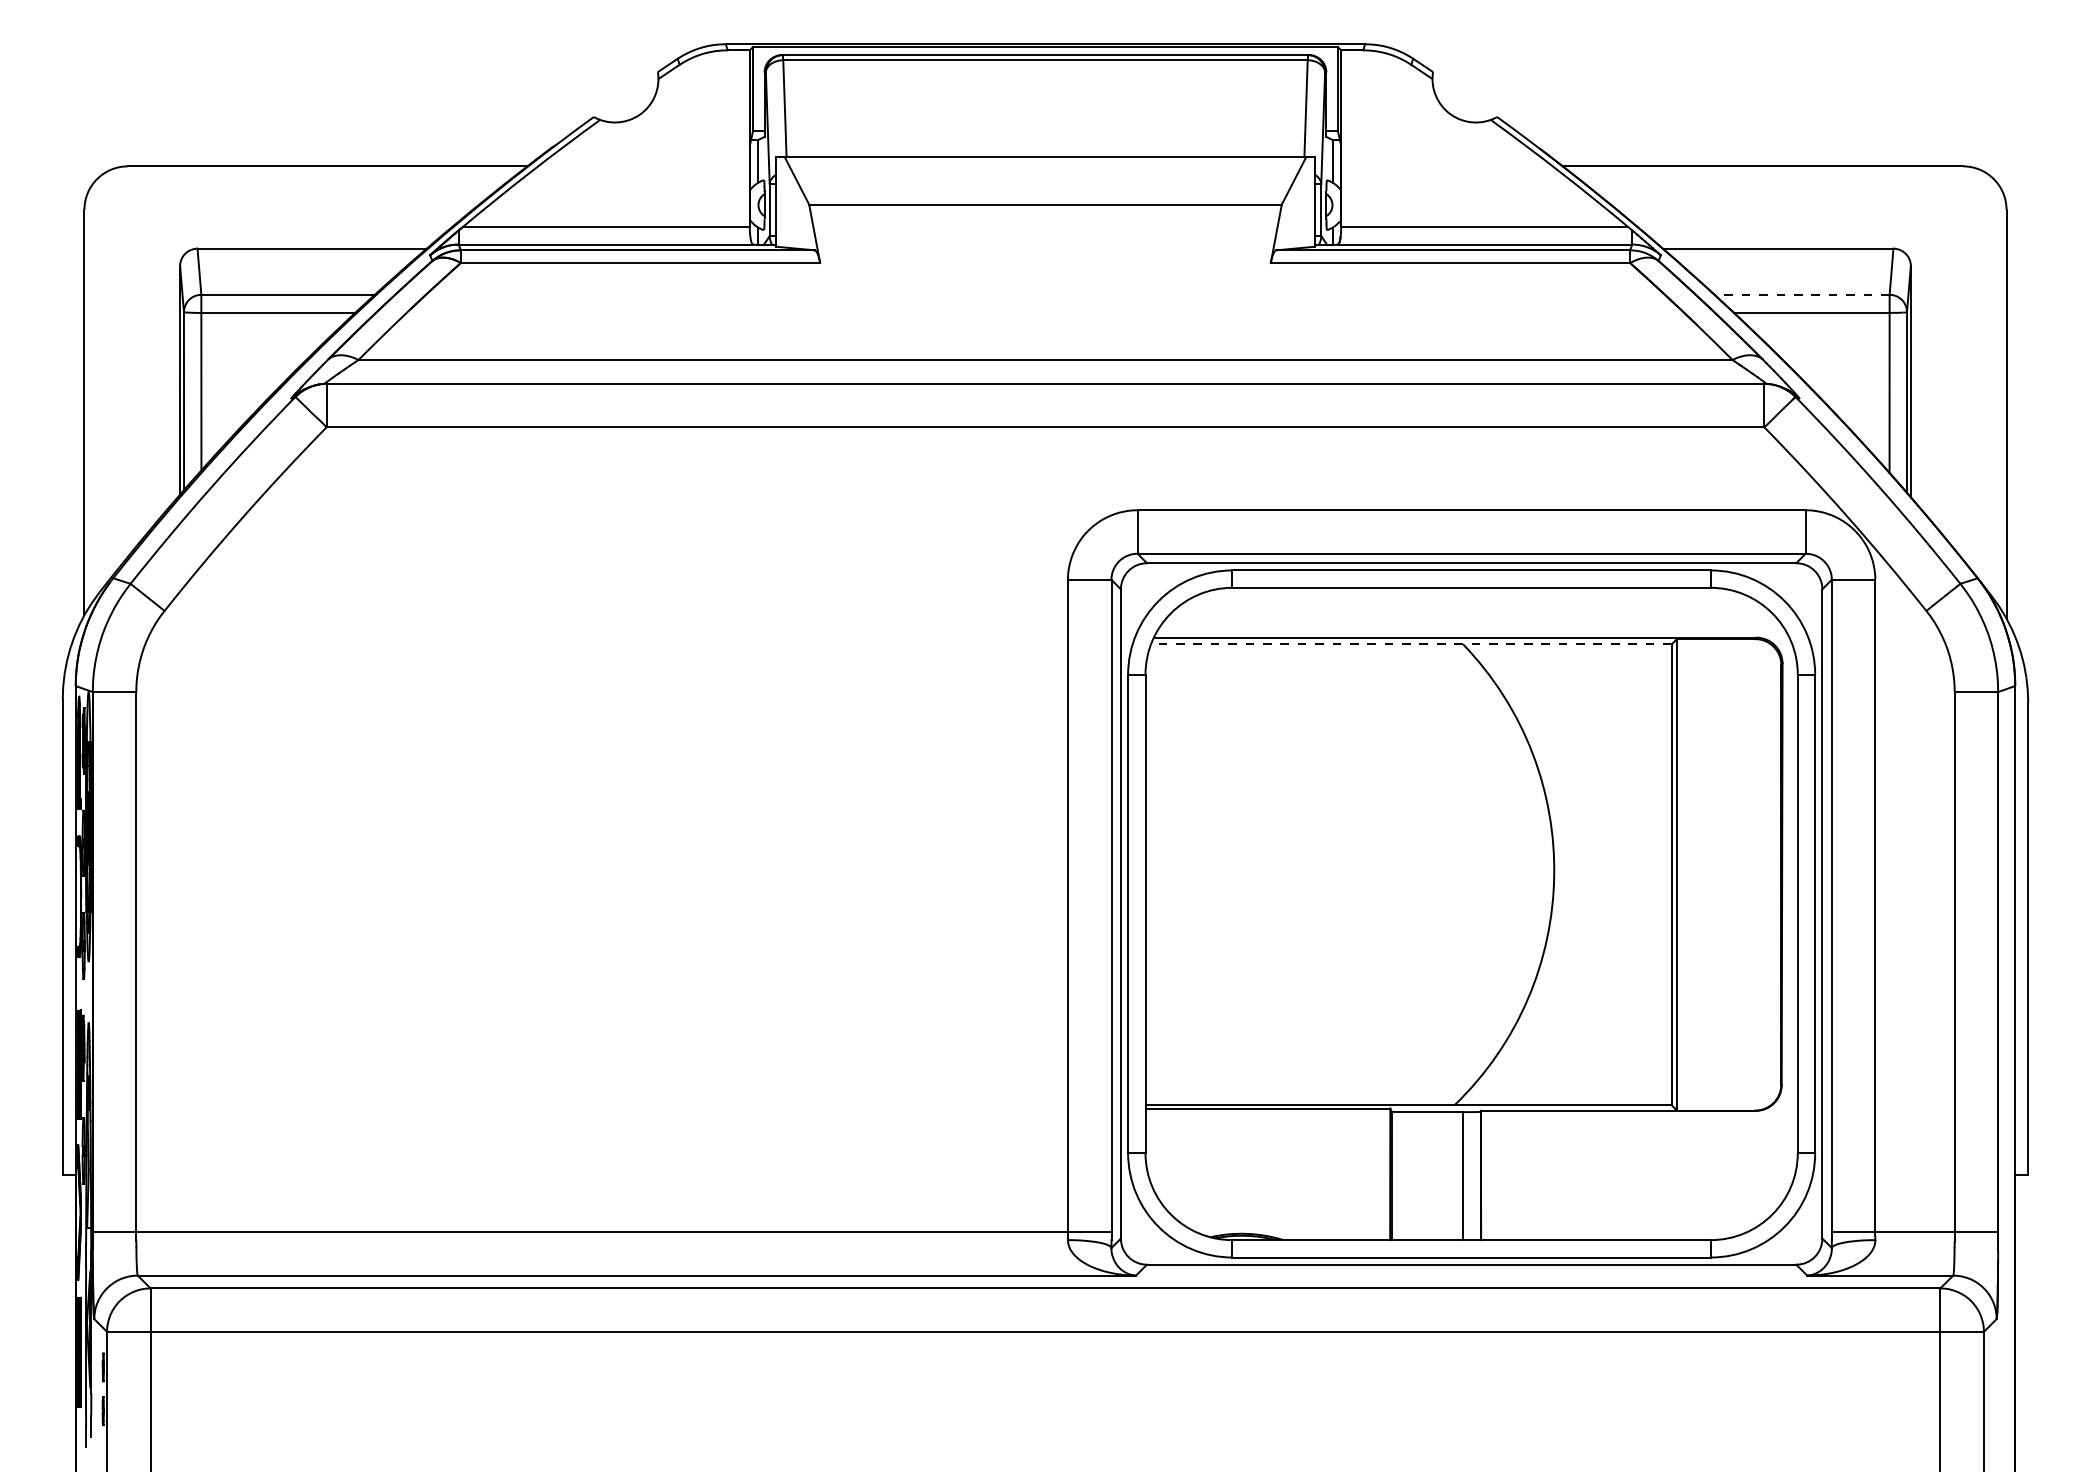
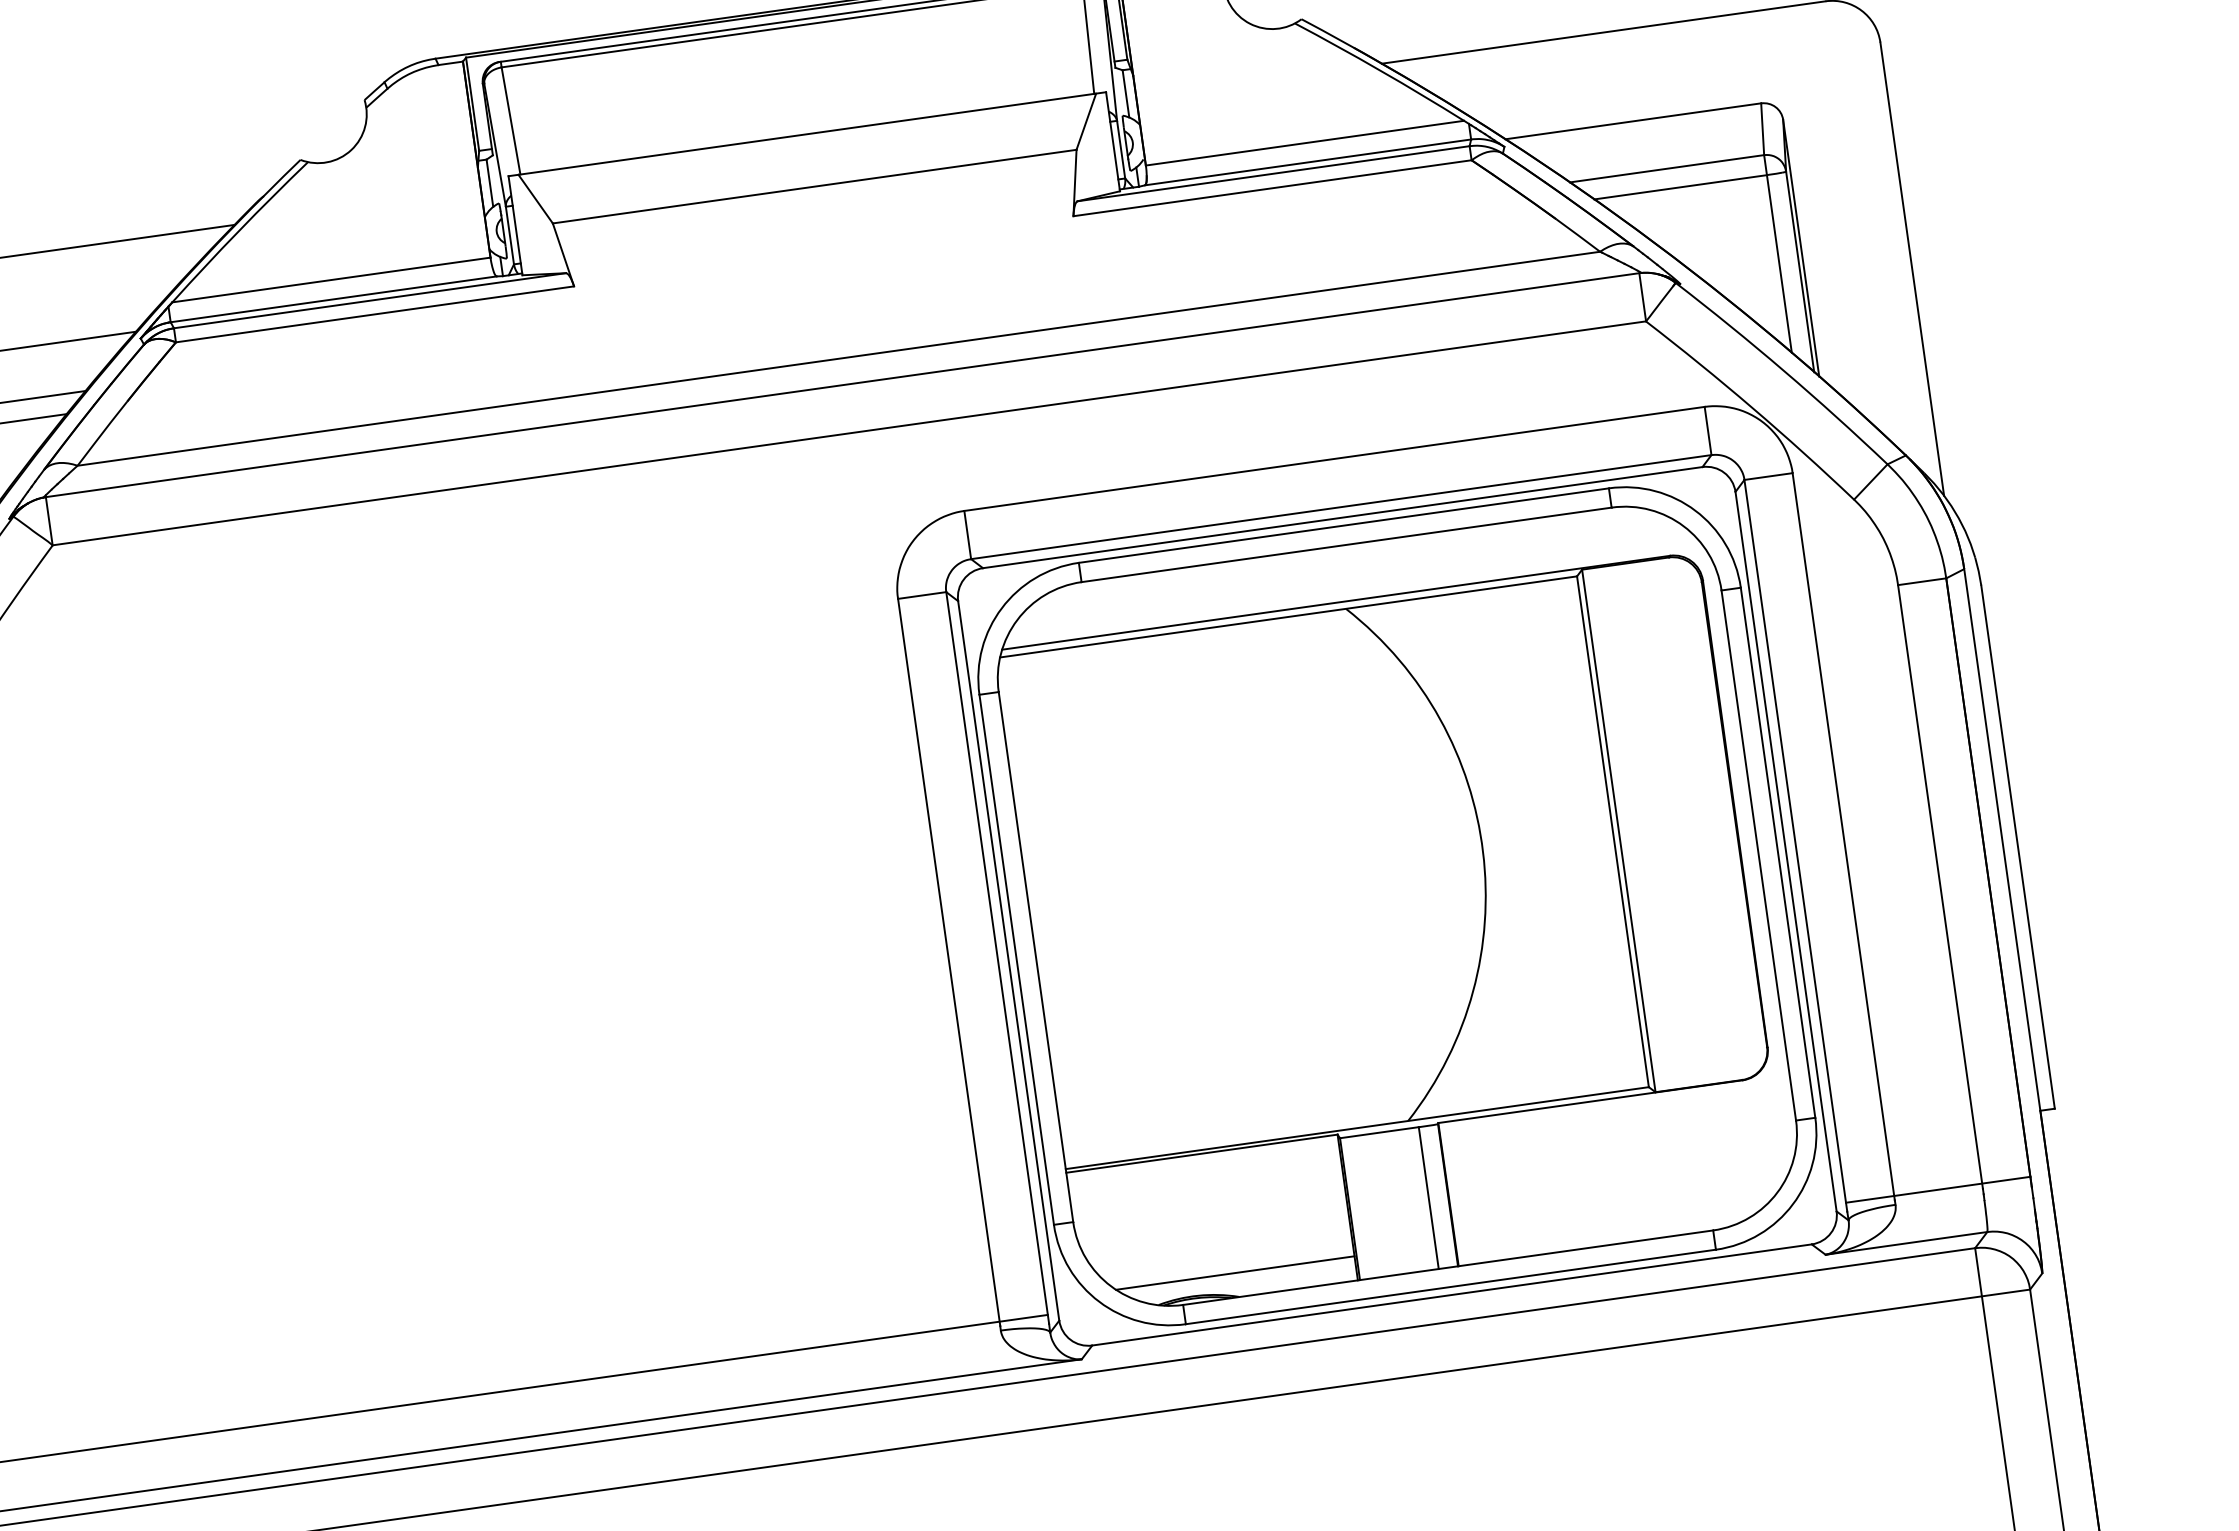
line: (1802, 294) -> (1667, 168), dashed -> solid
line: (1410, 644) -> (1287, 617), dashed -> solid
line: (1282, 1218) -> (1235, 1273), added

